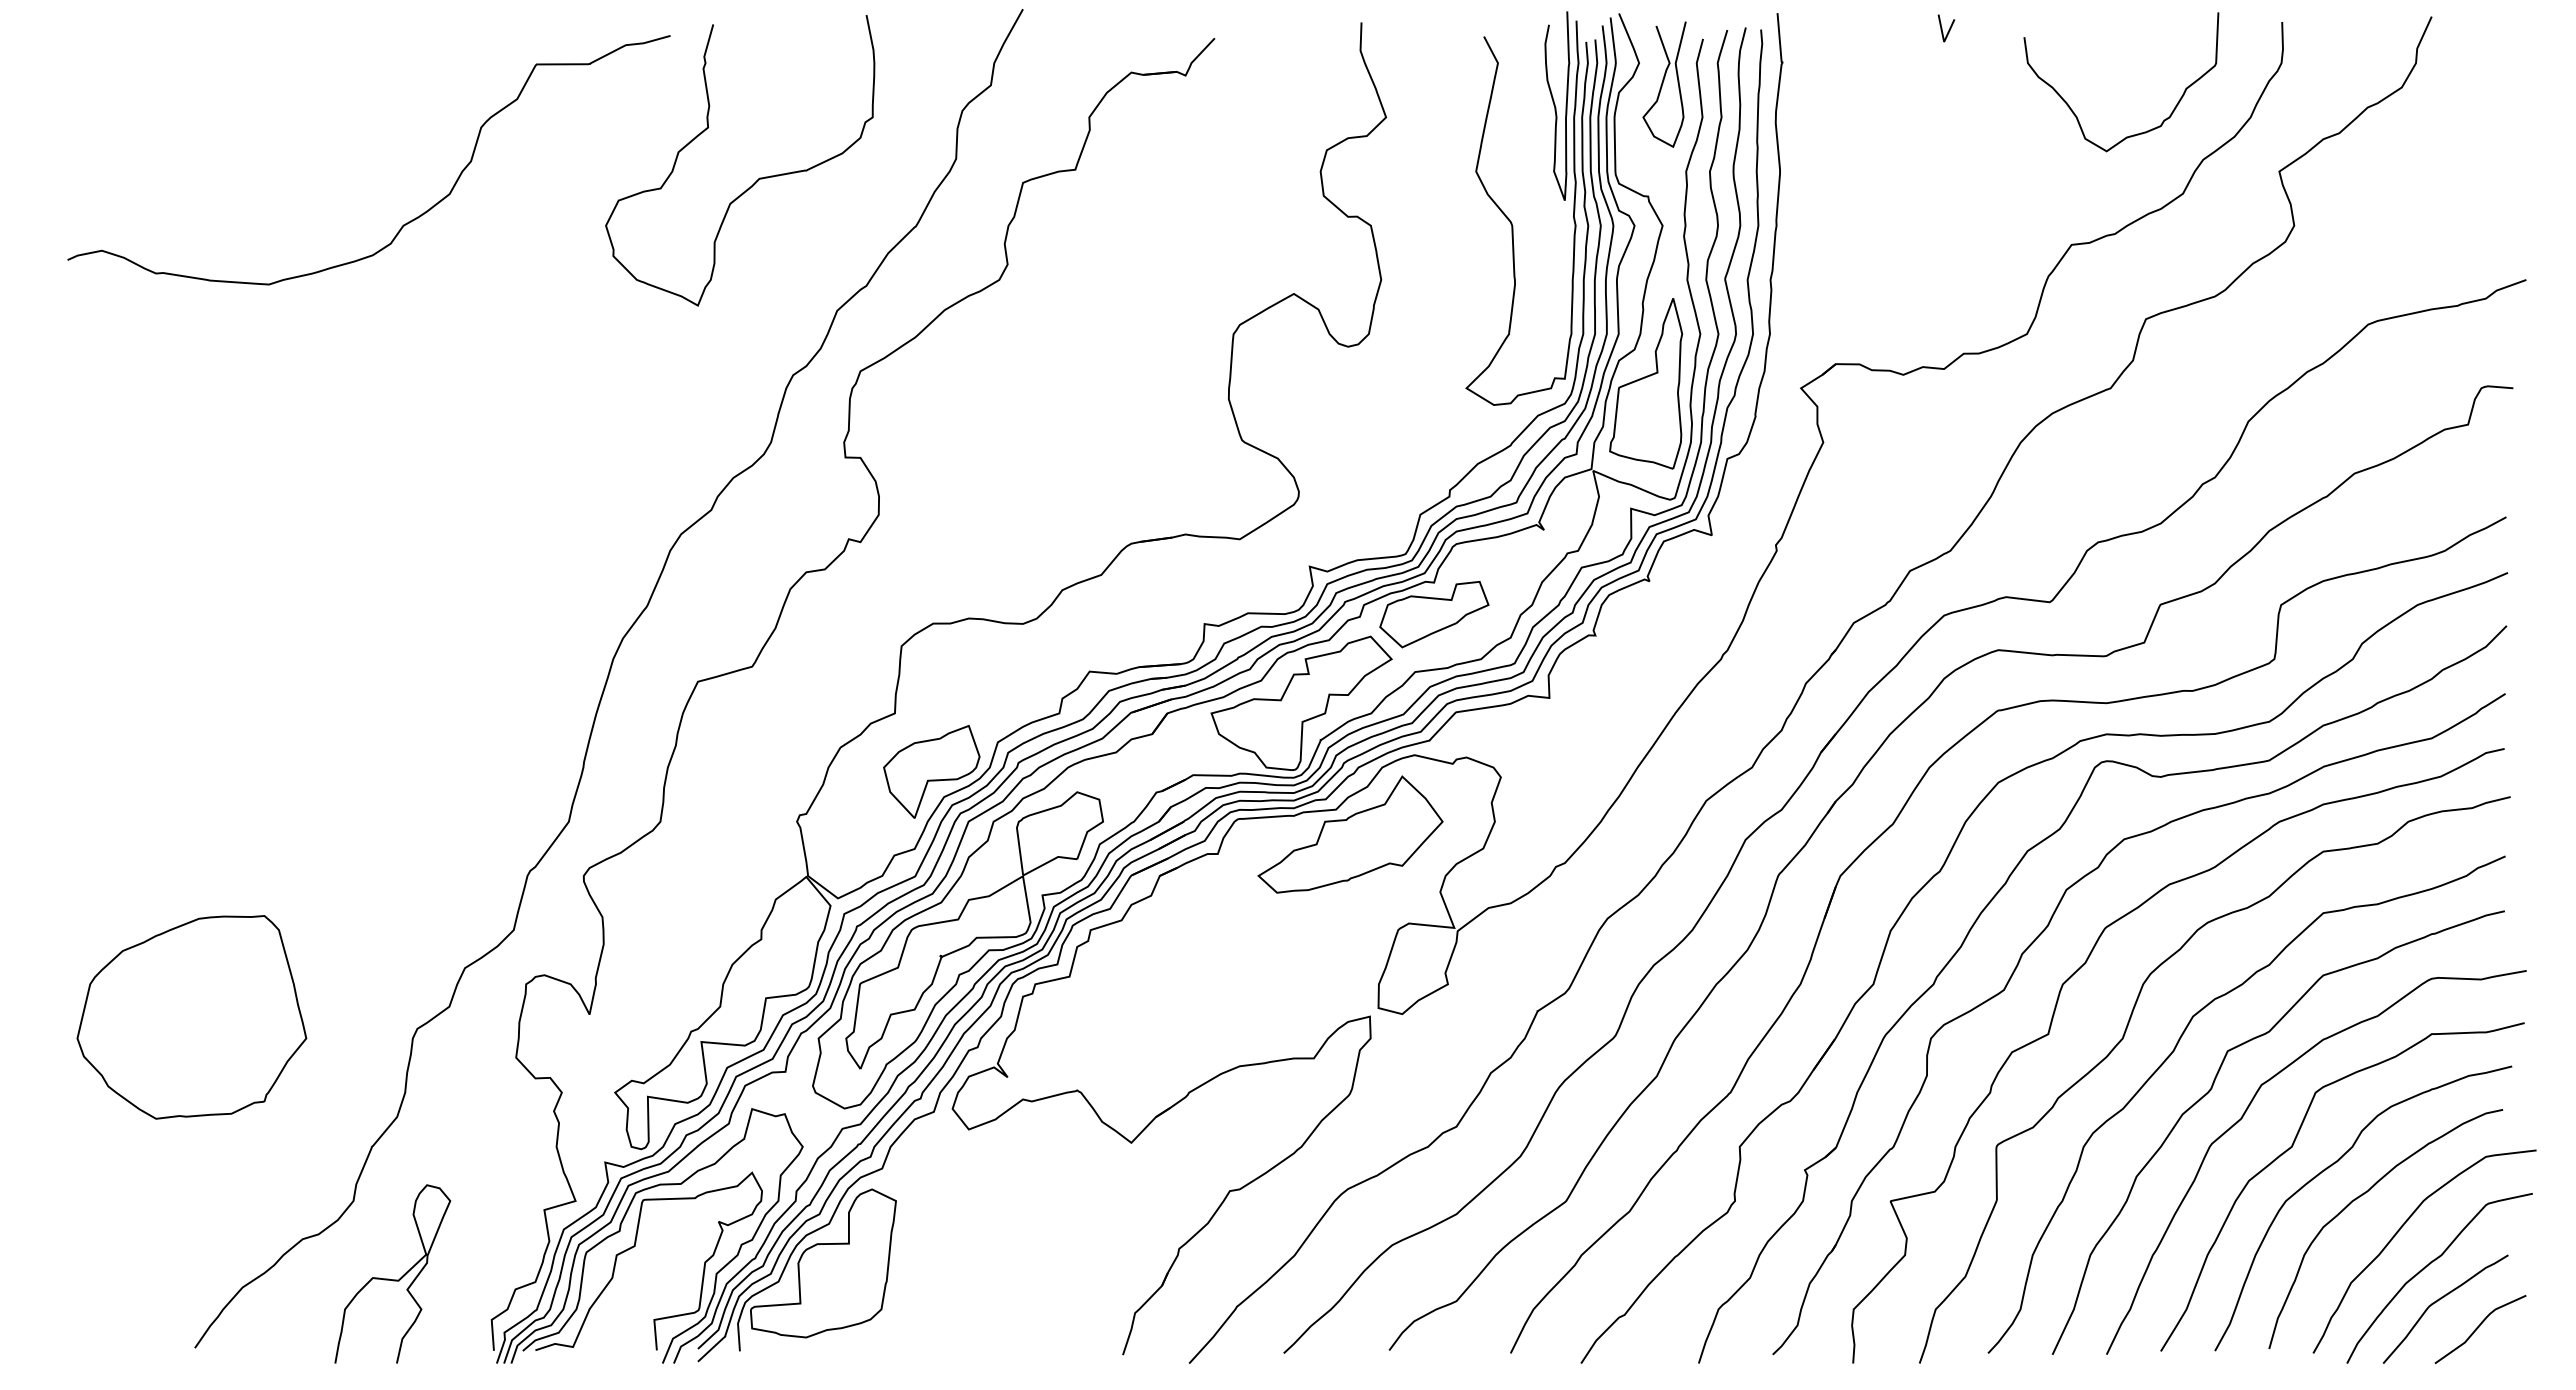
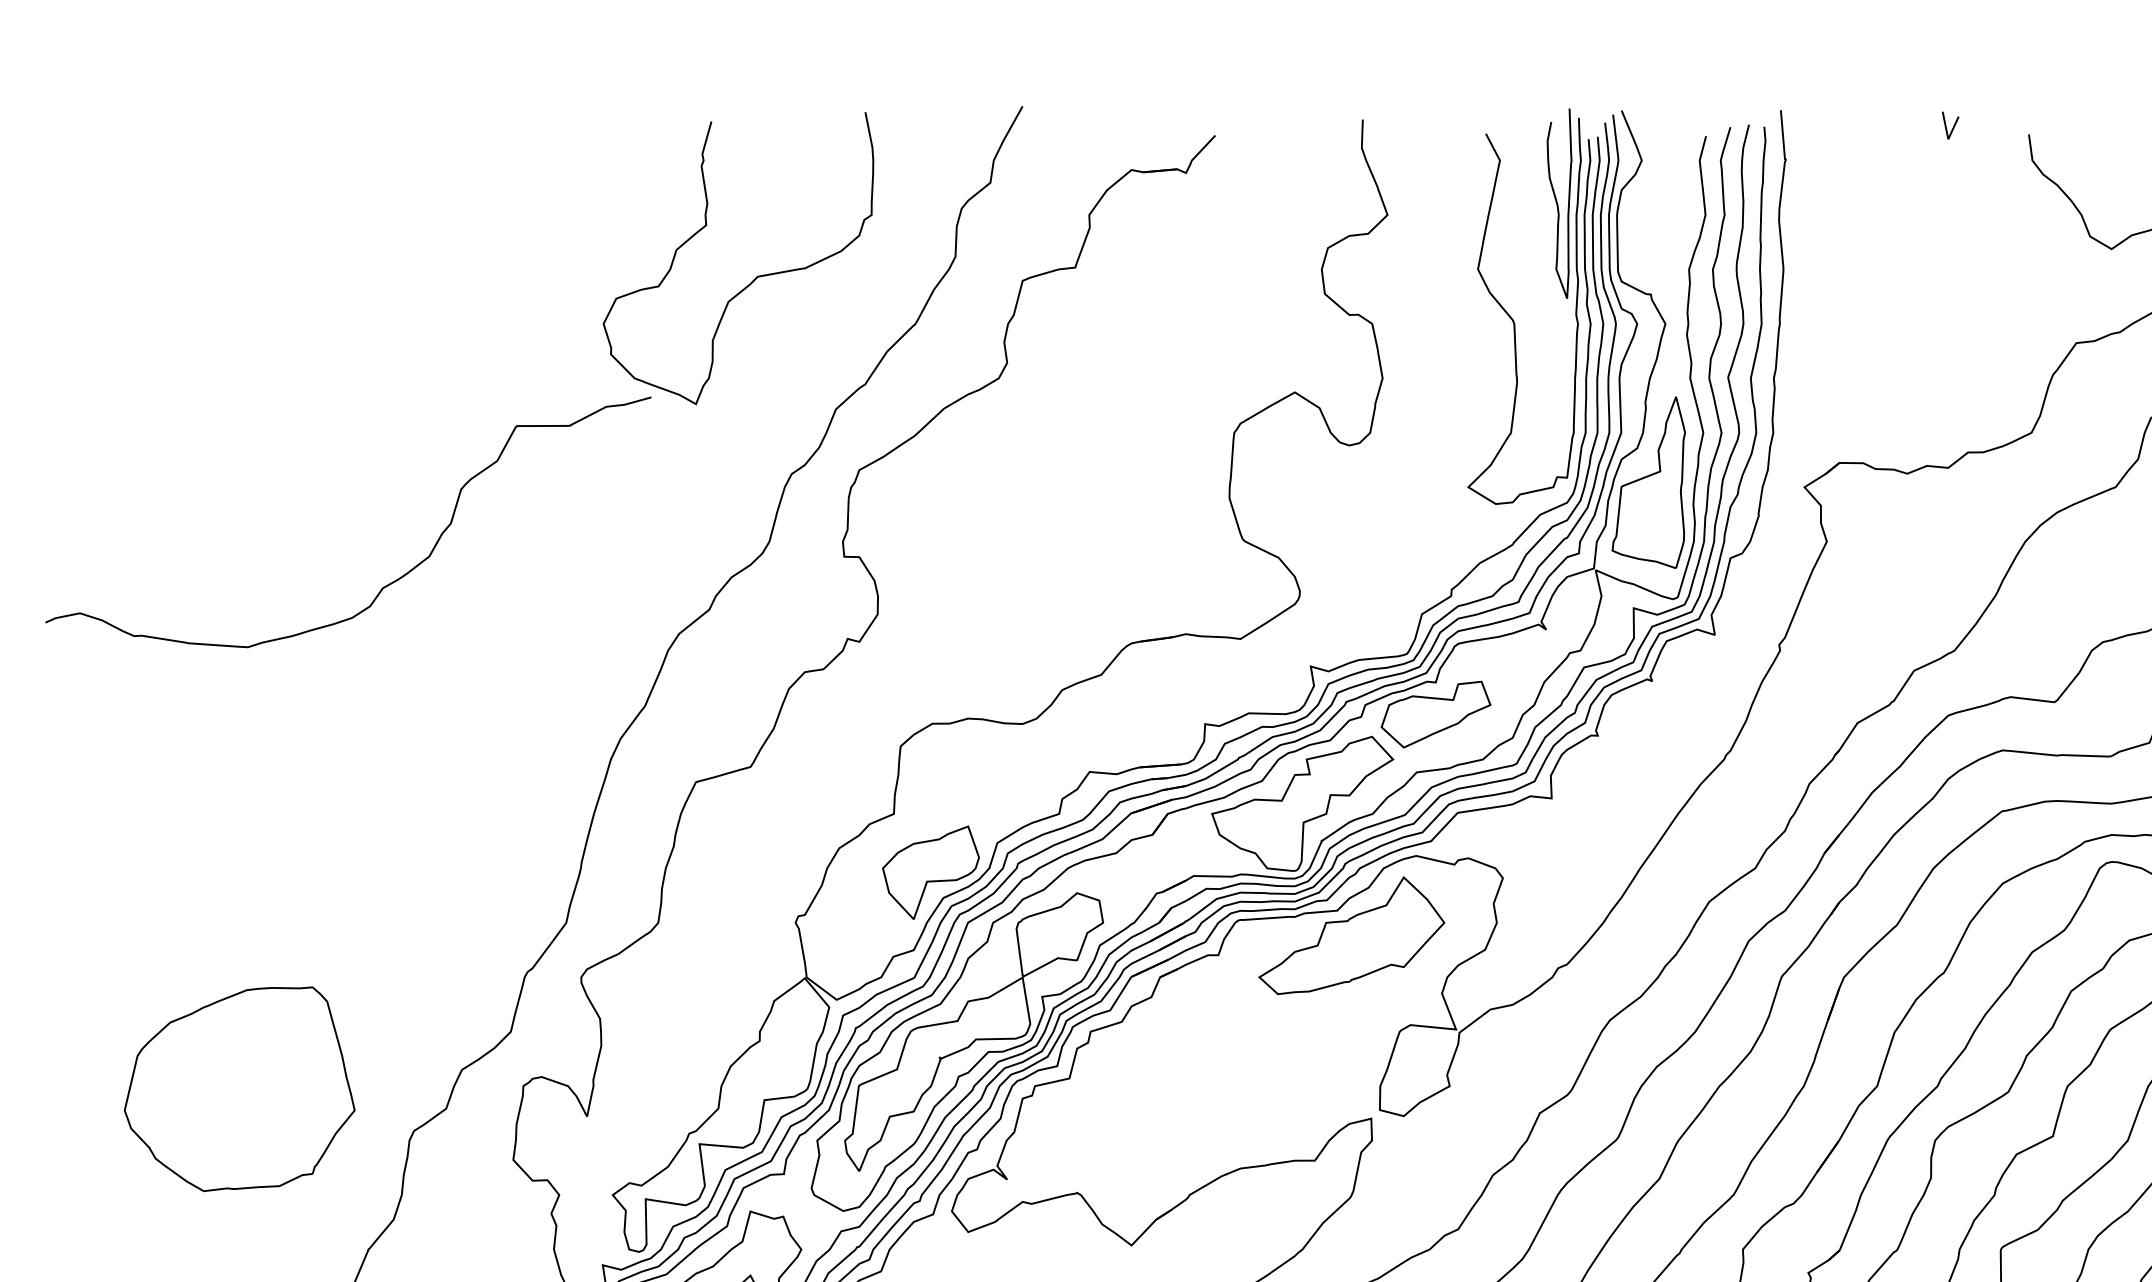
curve: (1663, 83) -> (1666, 180), removed
curve: (408, 221) -> (388, 583), moved
part: (191, 1017) -> (239, 1089), moved

